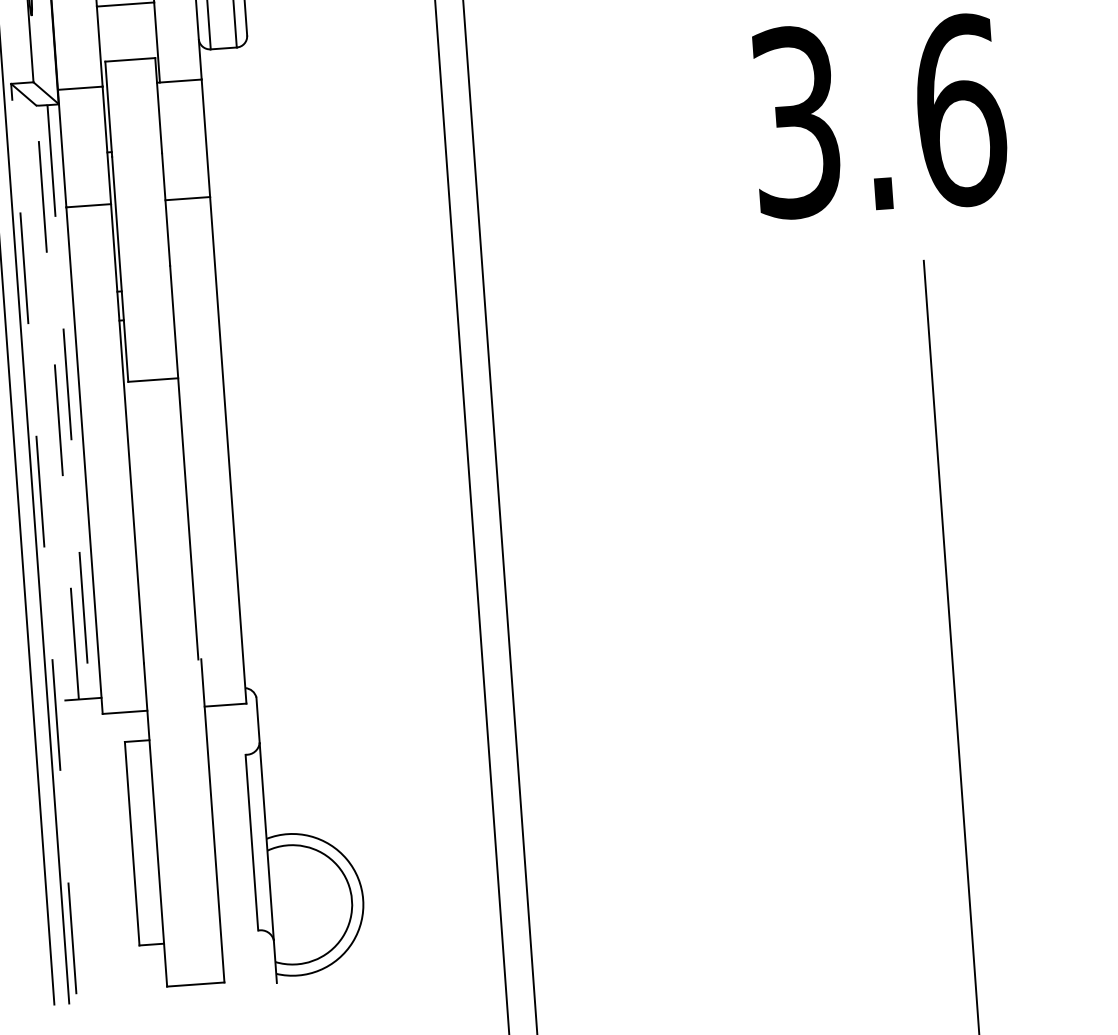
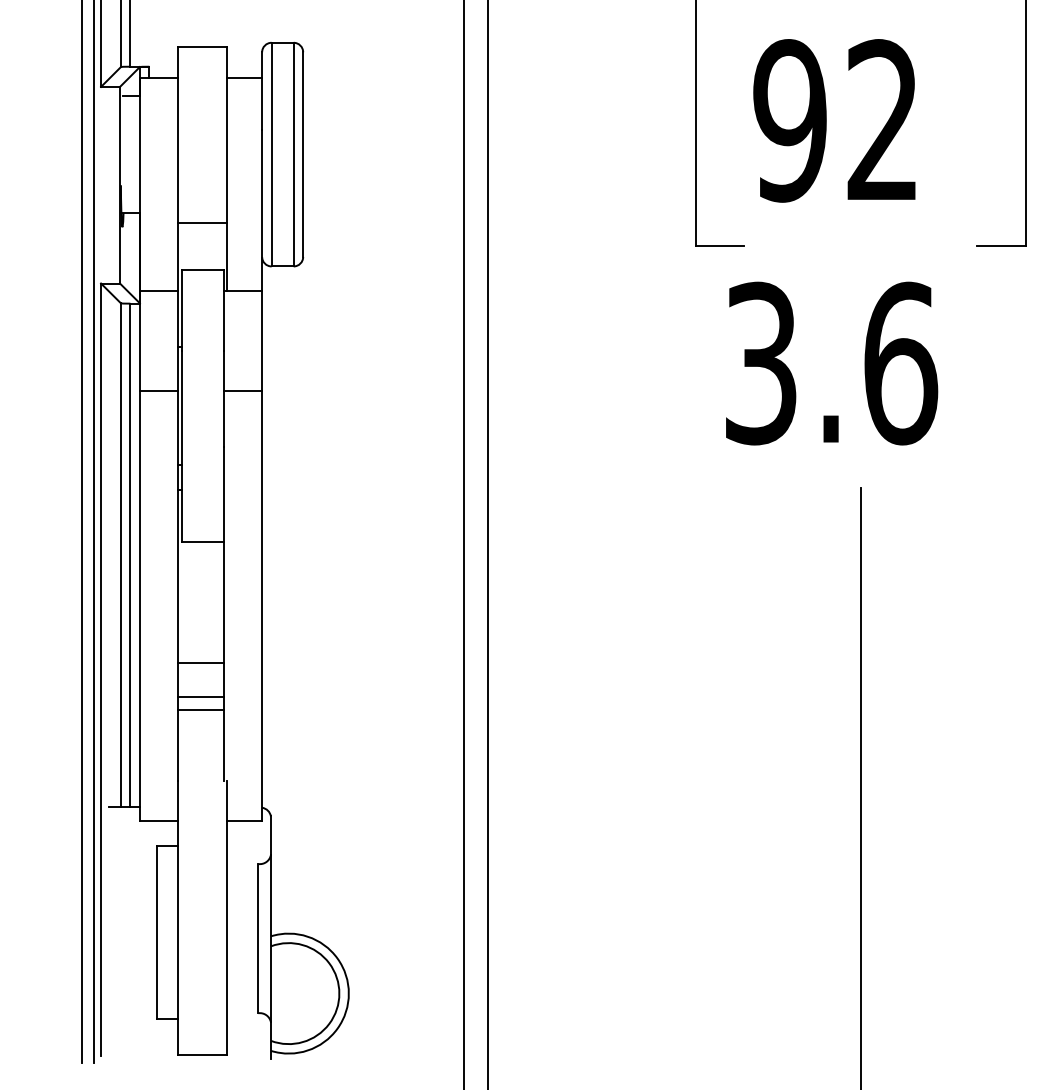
line: (68, 401) -> (130, 555), dashed -> solid
line: (57, 402) -> (120, 555), dashed -> solid
line: (161, 522) -> (201, 662), added
line: (44, 538) -> (101, 669), dashed -> solid
line: (164, 563) -> (201, 697), added
line: (165, 578) -> (201, 710), added

